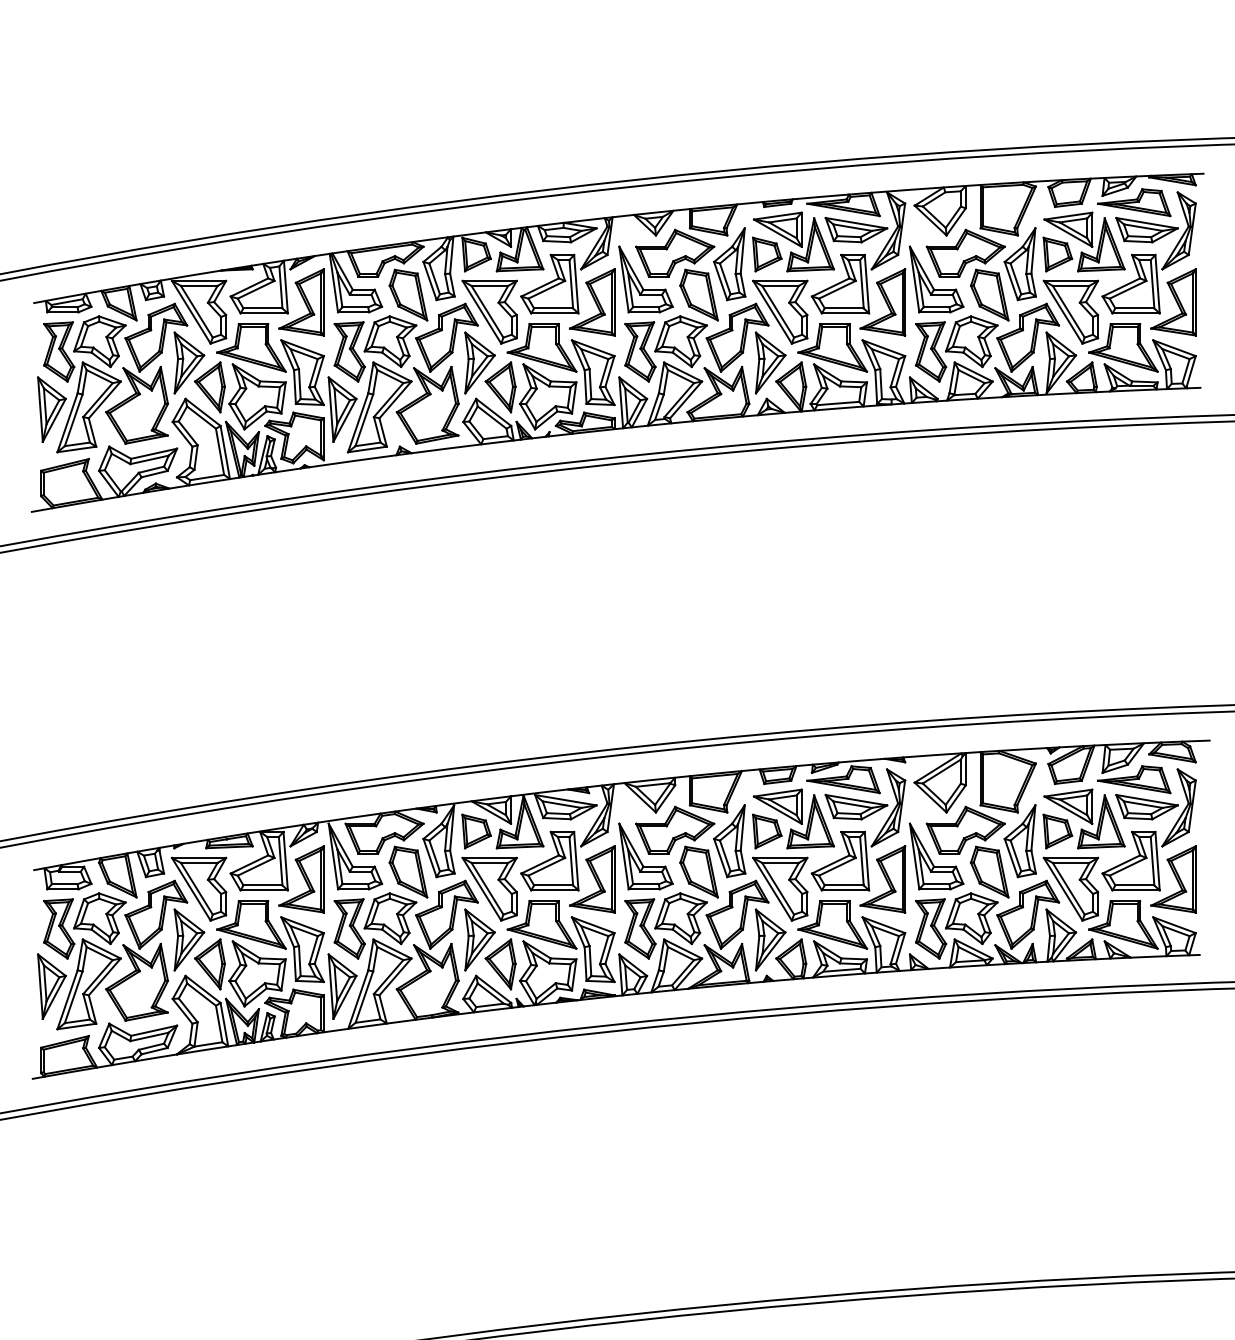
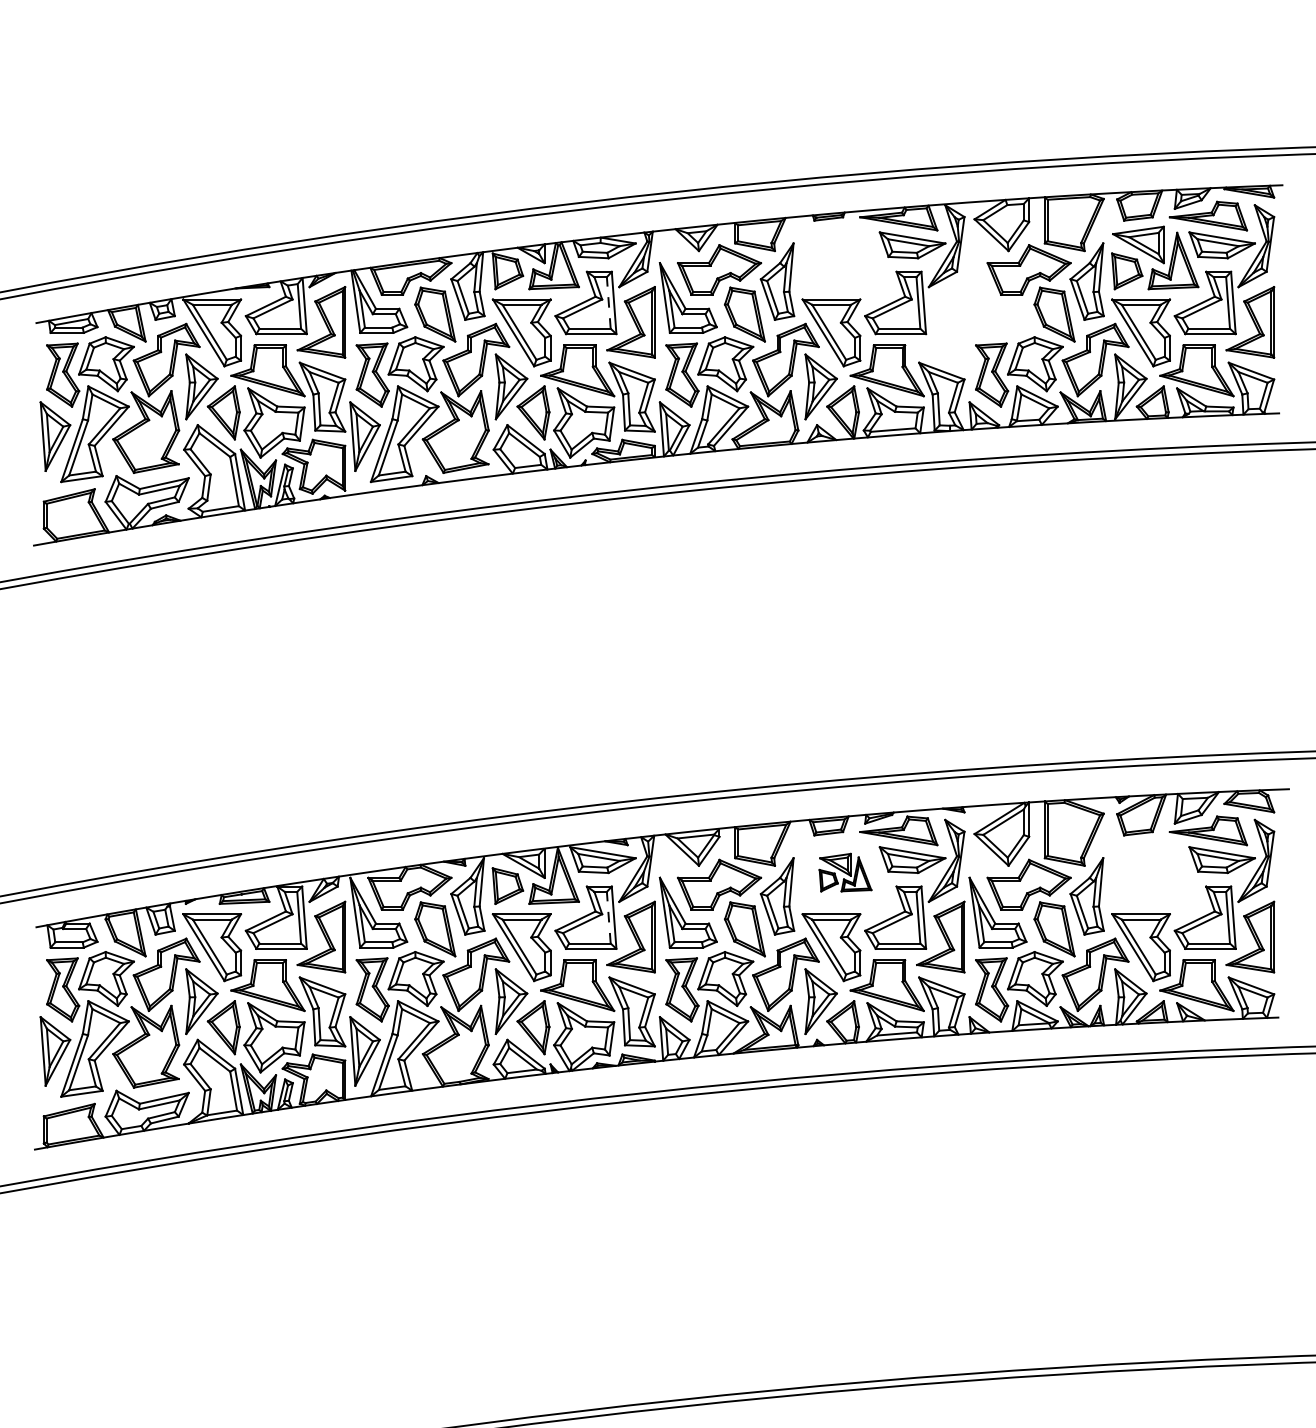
part: (793, 241) -> (845, 257), removed
line: (571, 283) -> (608, 302), solid -> dashed
part: (911, 291) -> (971, 310), removed
part: (793, 818) -> (845, 872), size x0.6
part: (1084, 818) -> (1155, 872), removed
line: (571, 861) -> (608, 917), solid -> dashed

